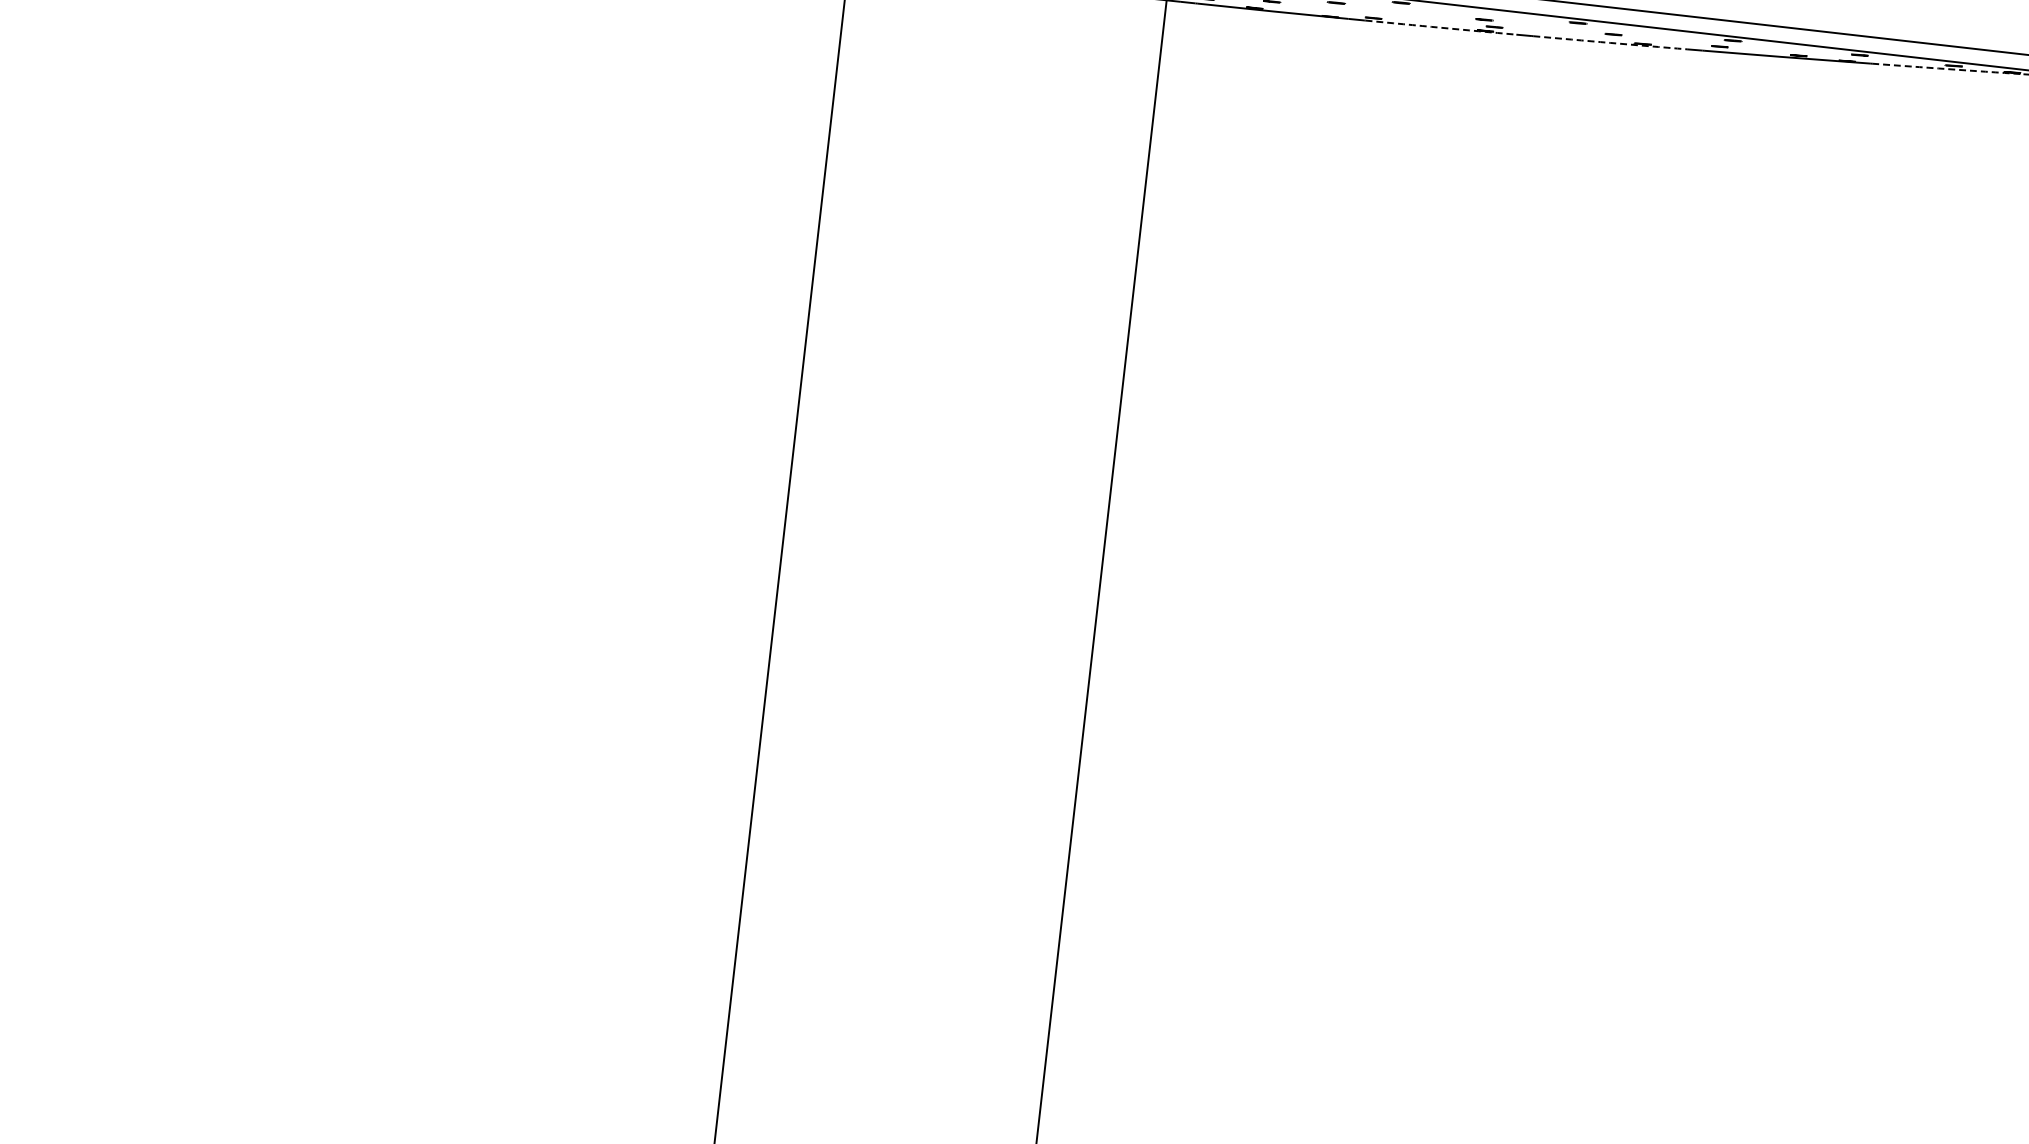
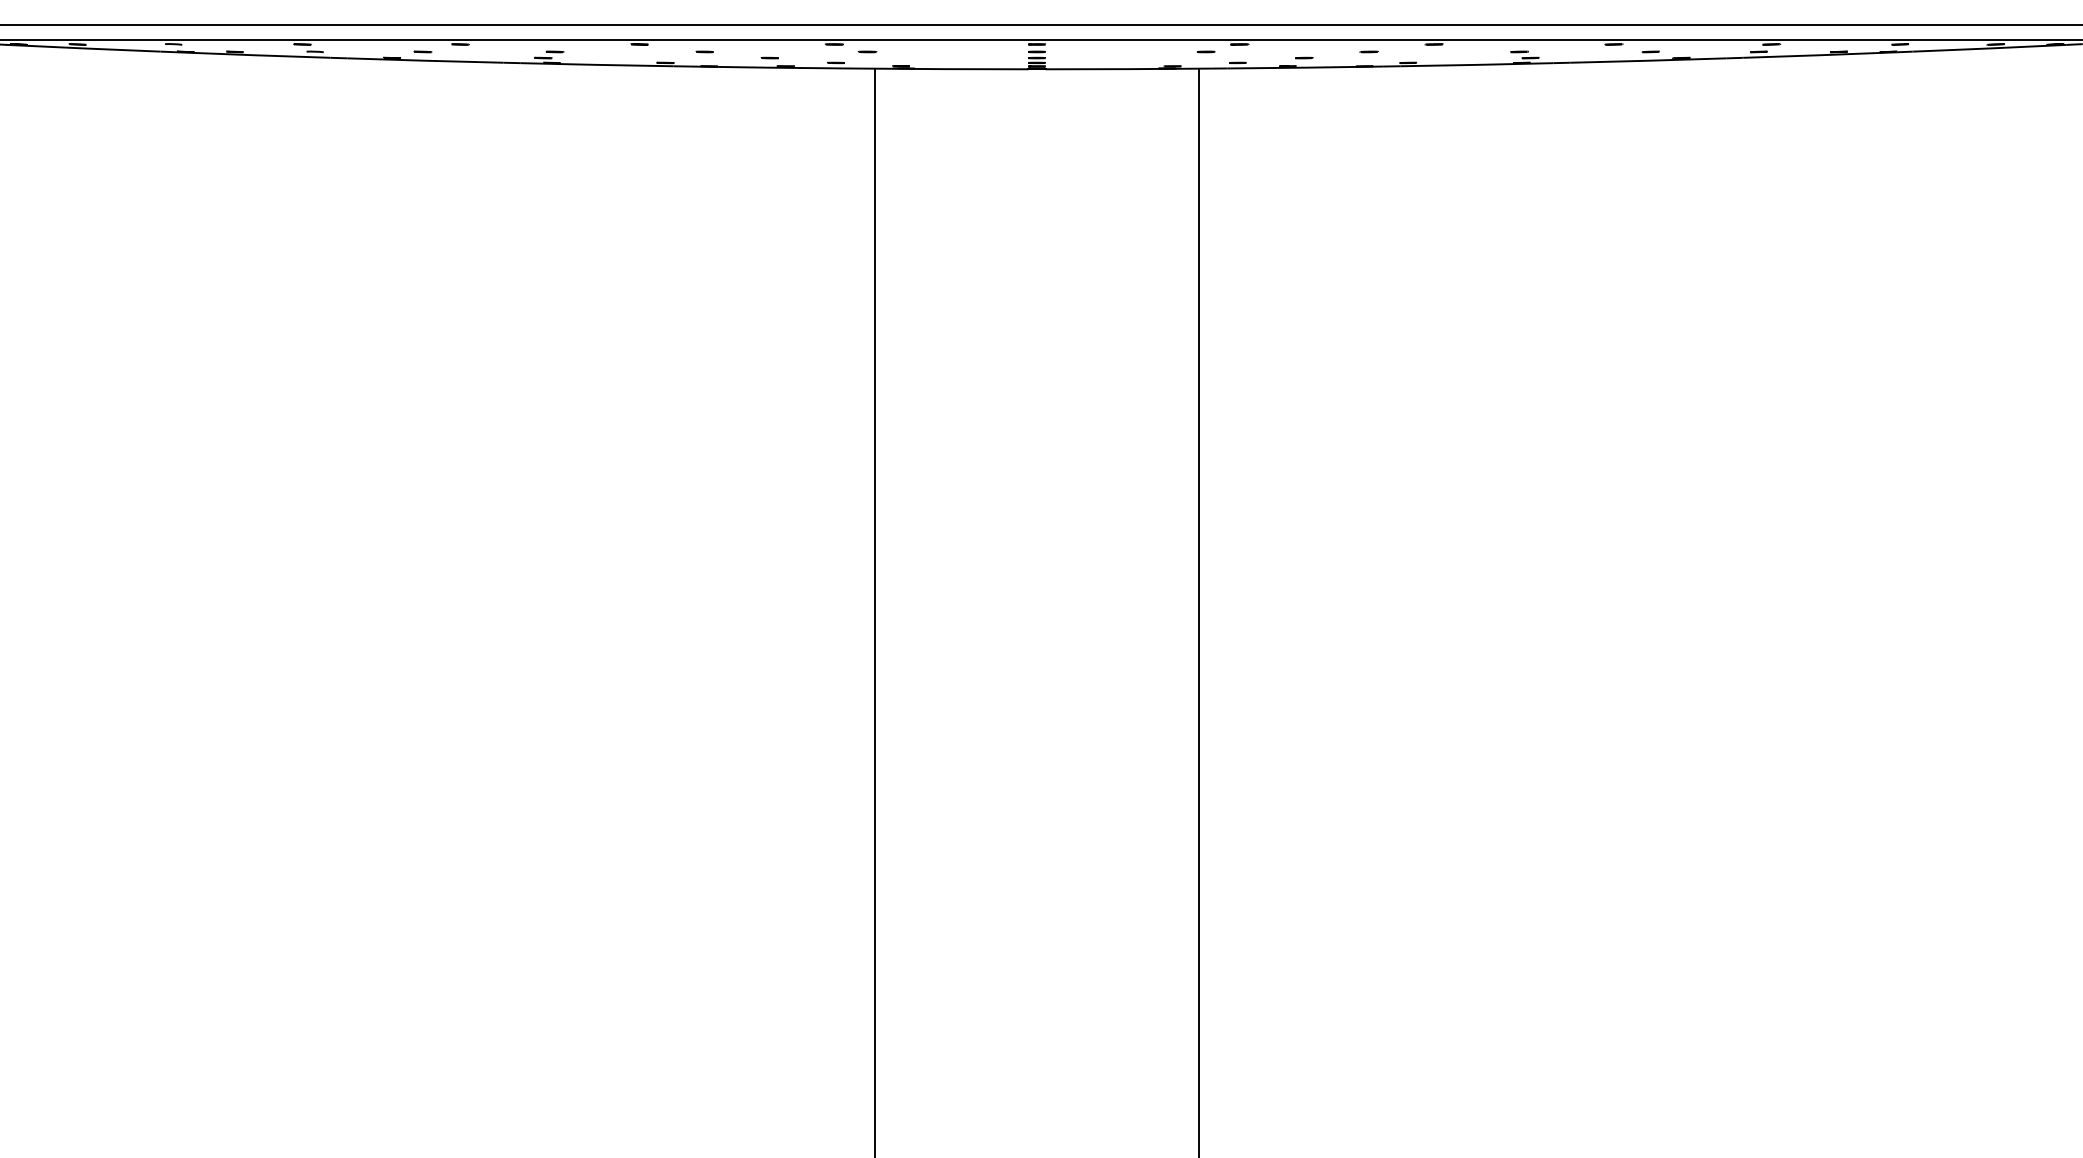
arc: (1440, 27) -> (1476, 64), dashed -> solid
arc: (1610, 42) -> (1648, 60), dashed -> solid
arc: (1948, 69) -> (1990, 48), dashed -> solid

